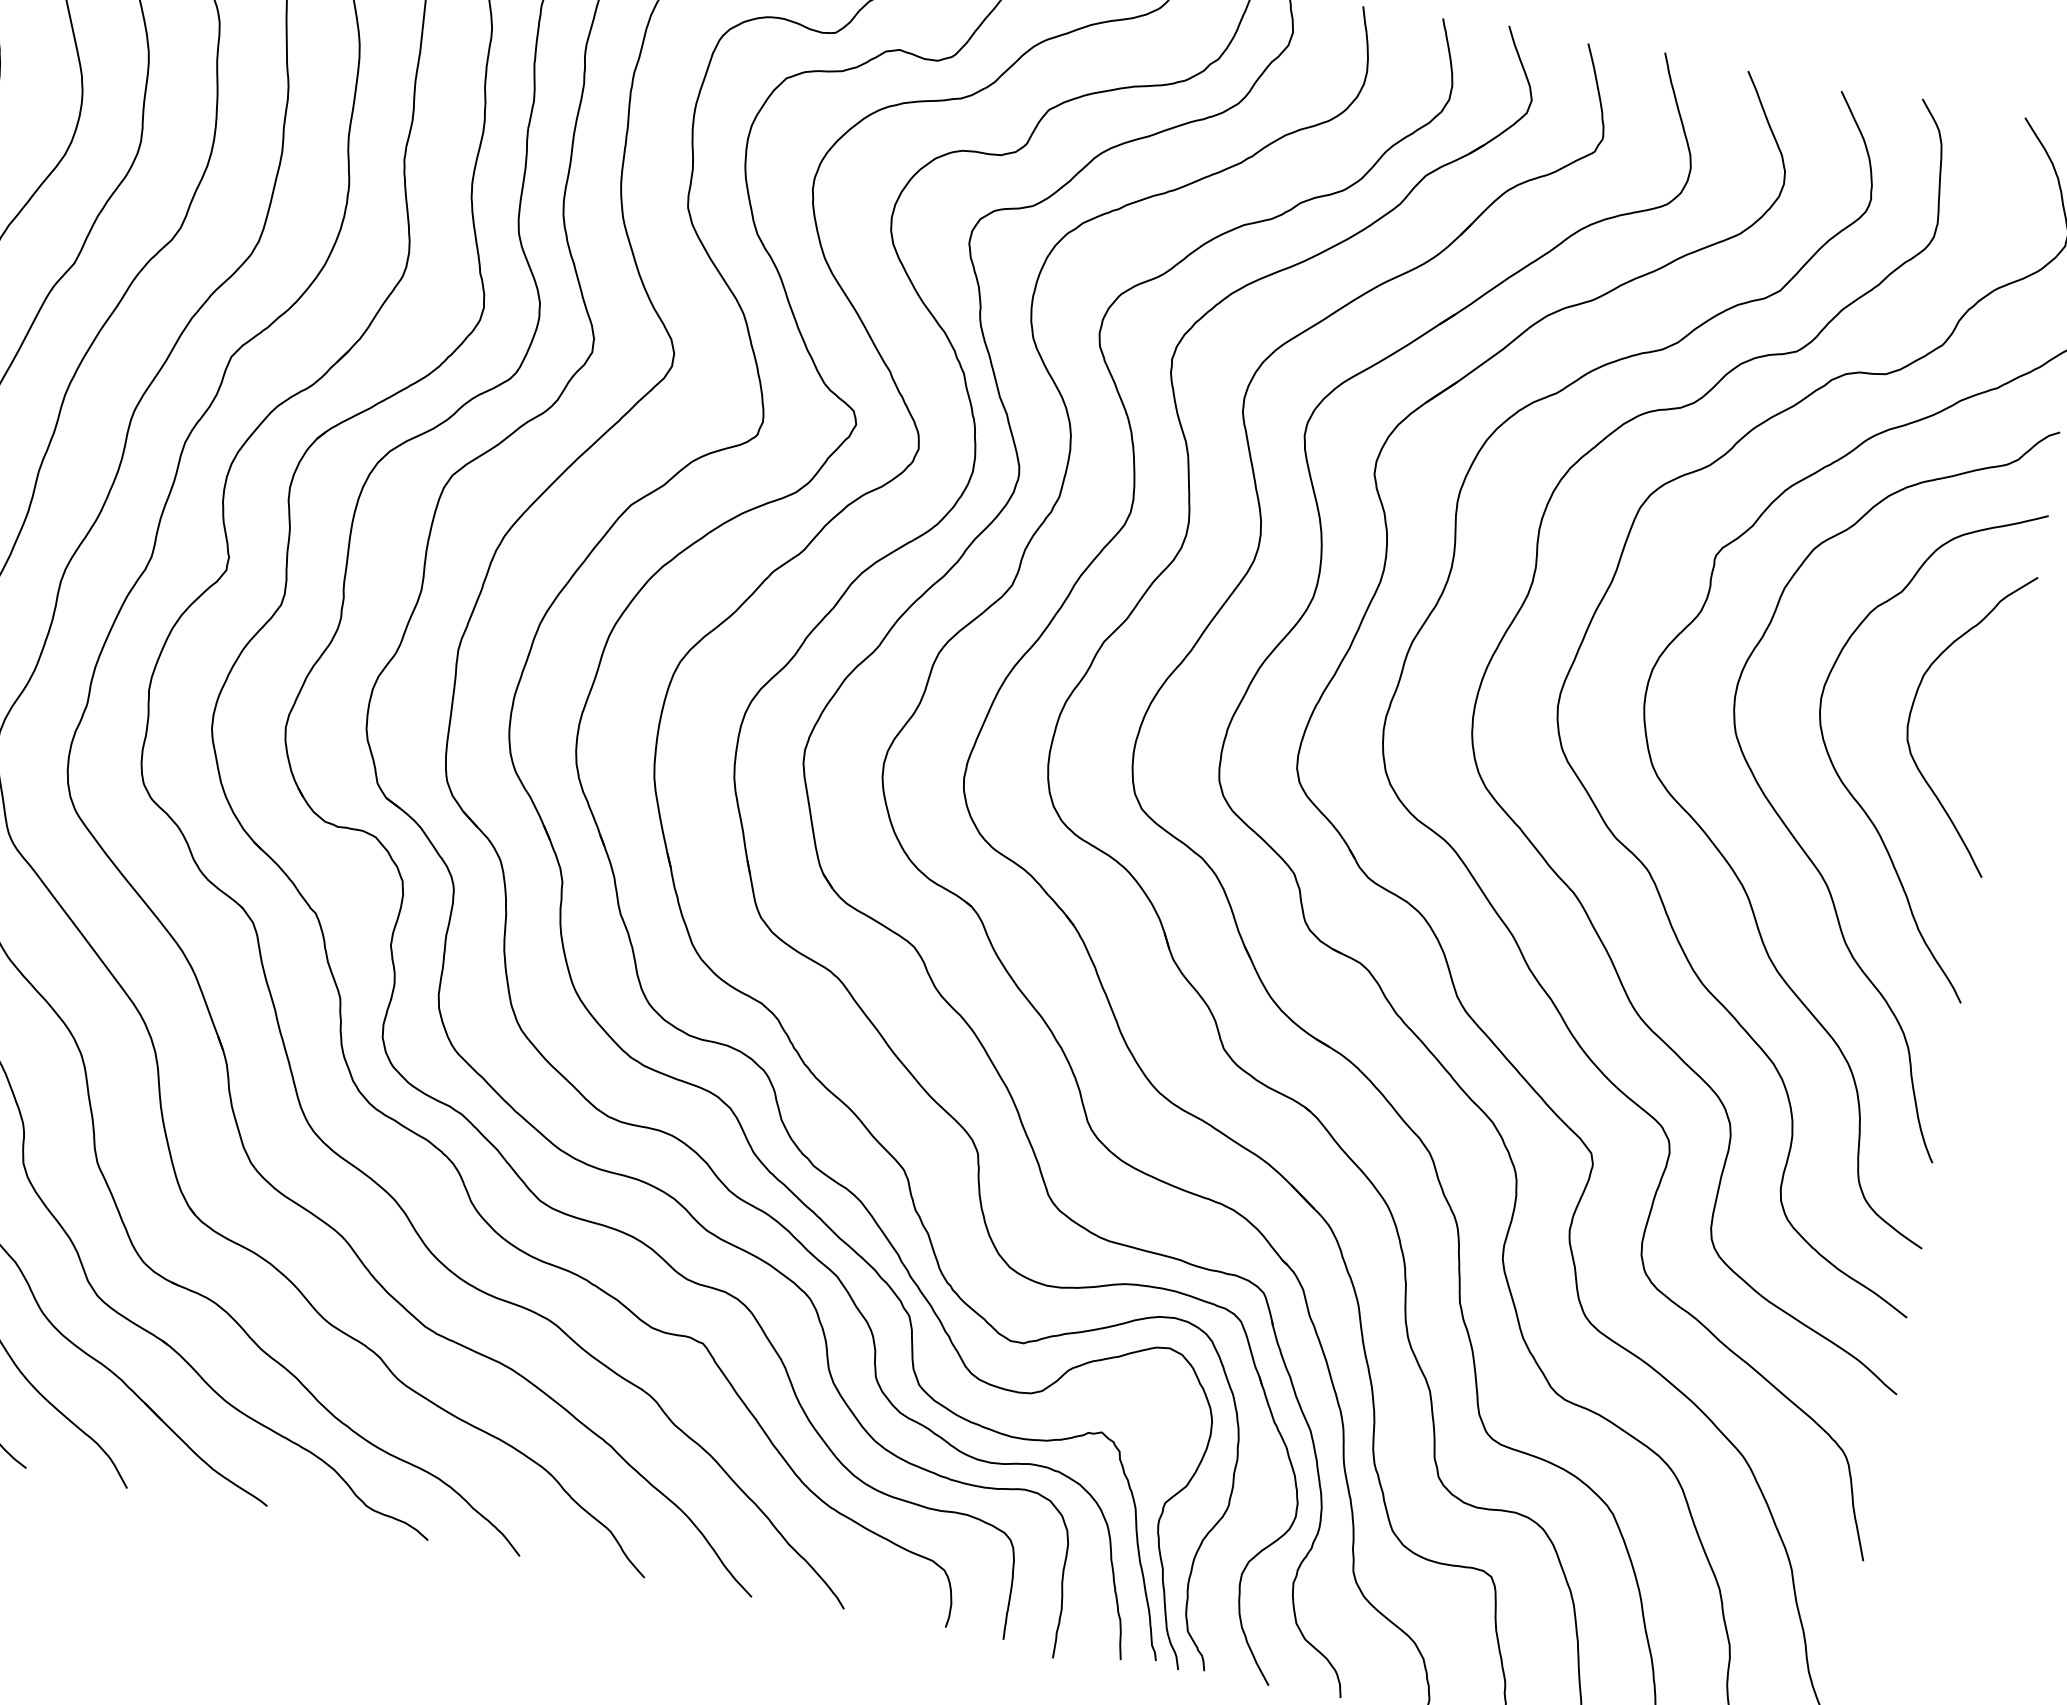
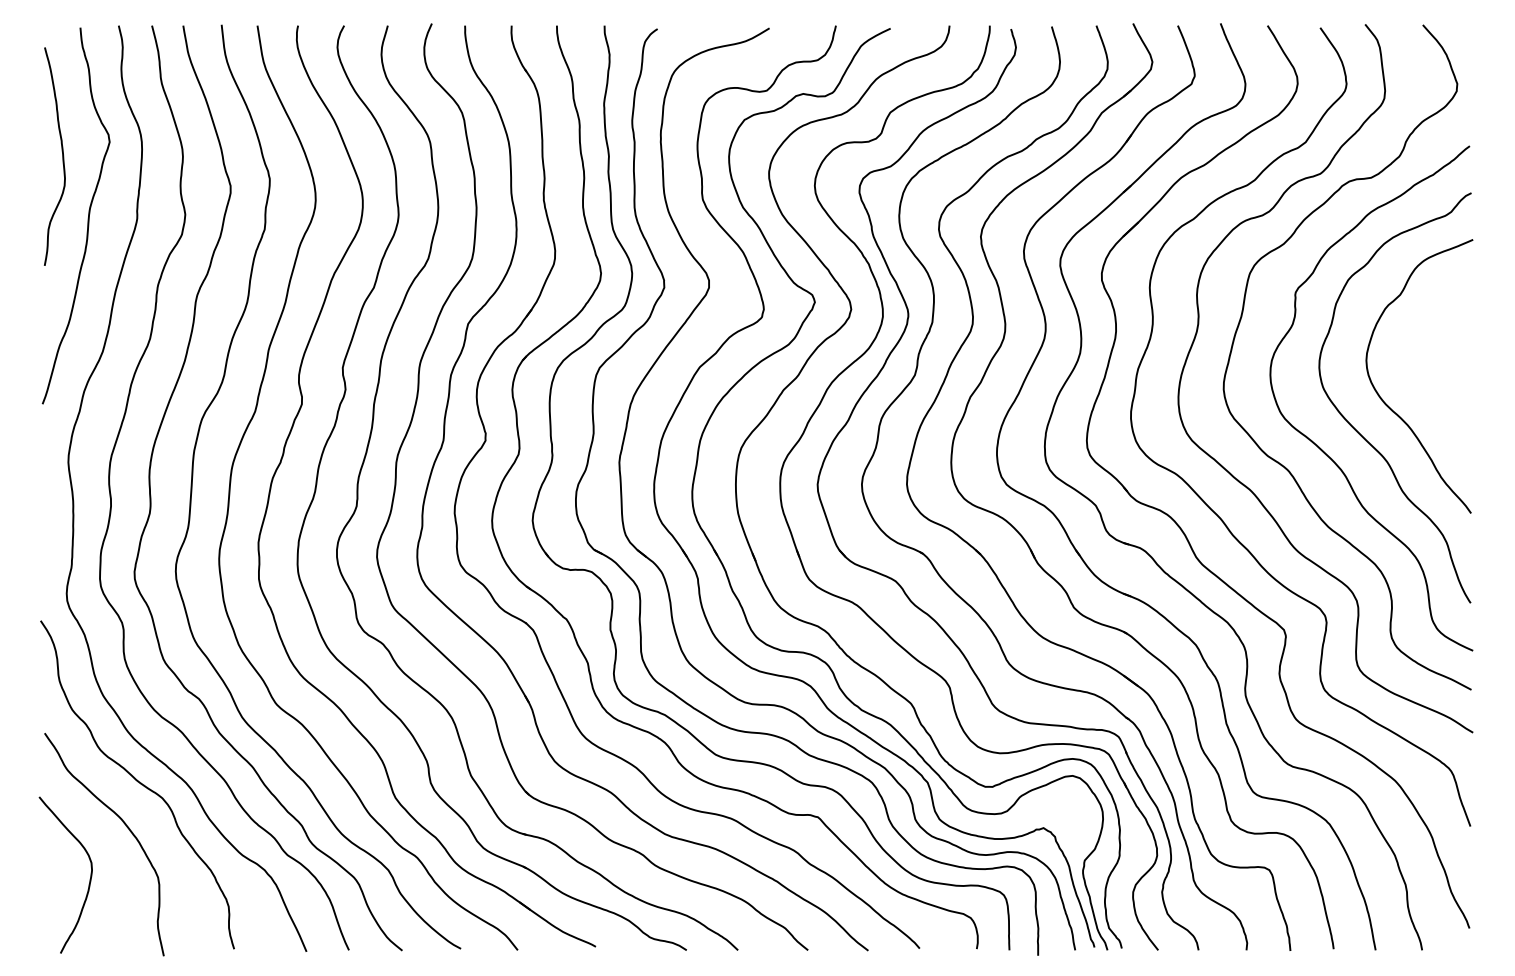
curve: (1916, 700) -> (1418, 352), removed

